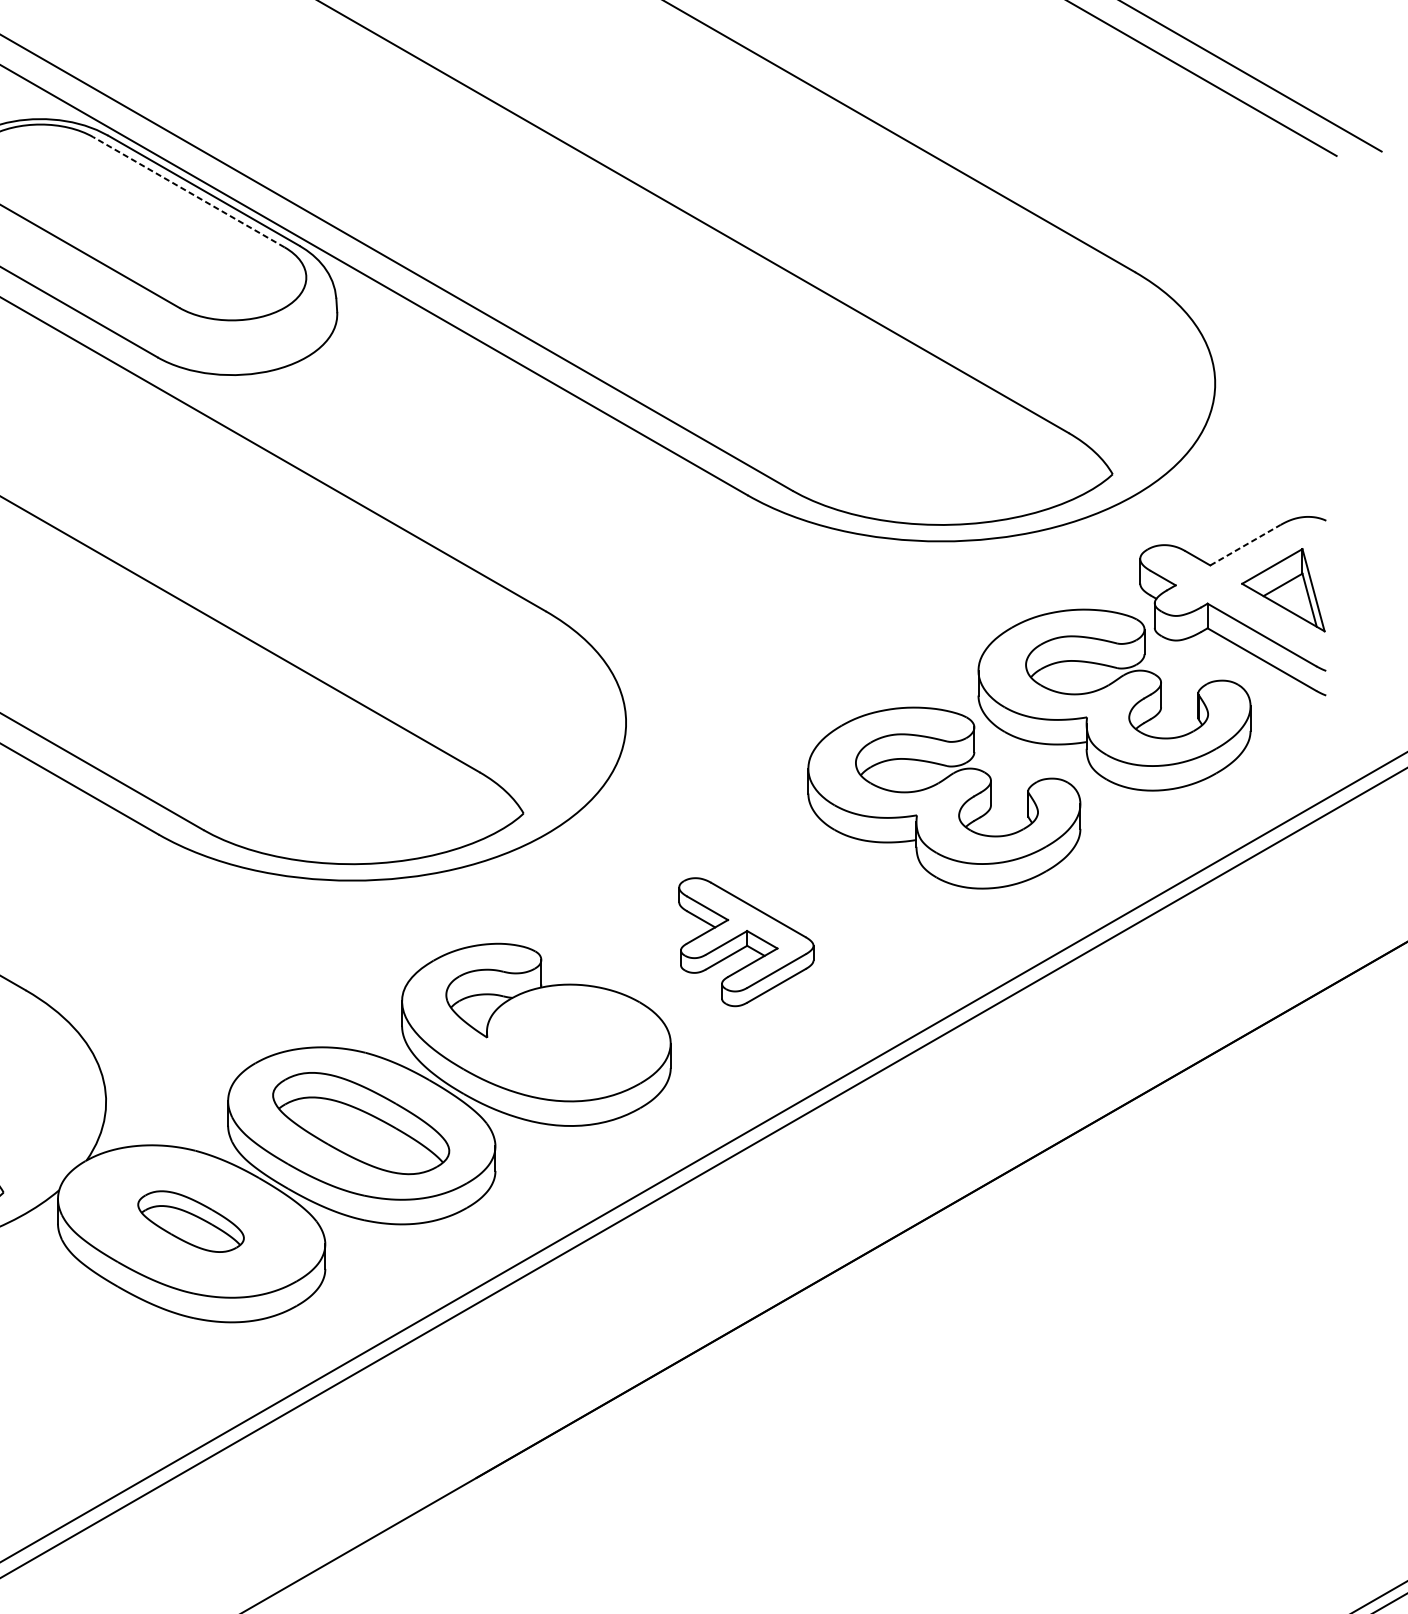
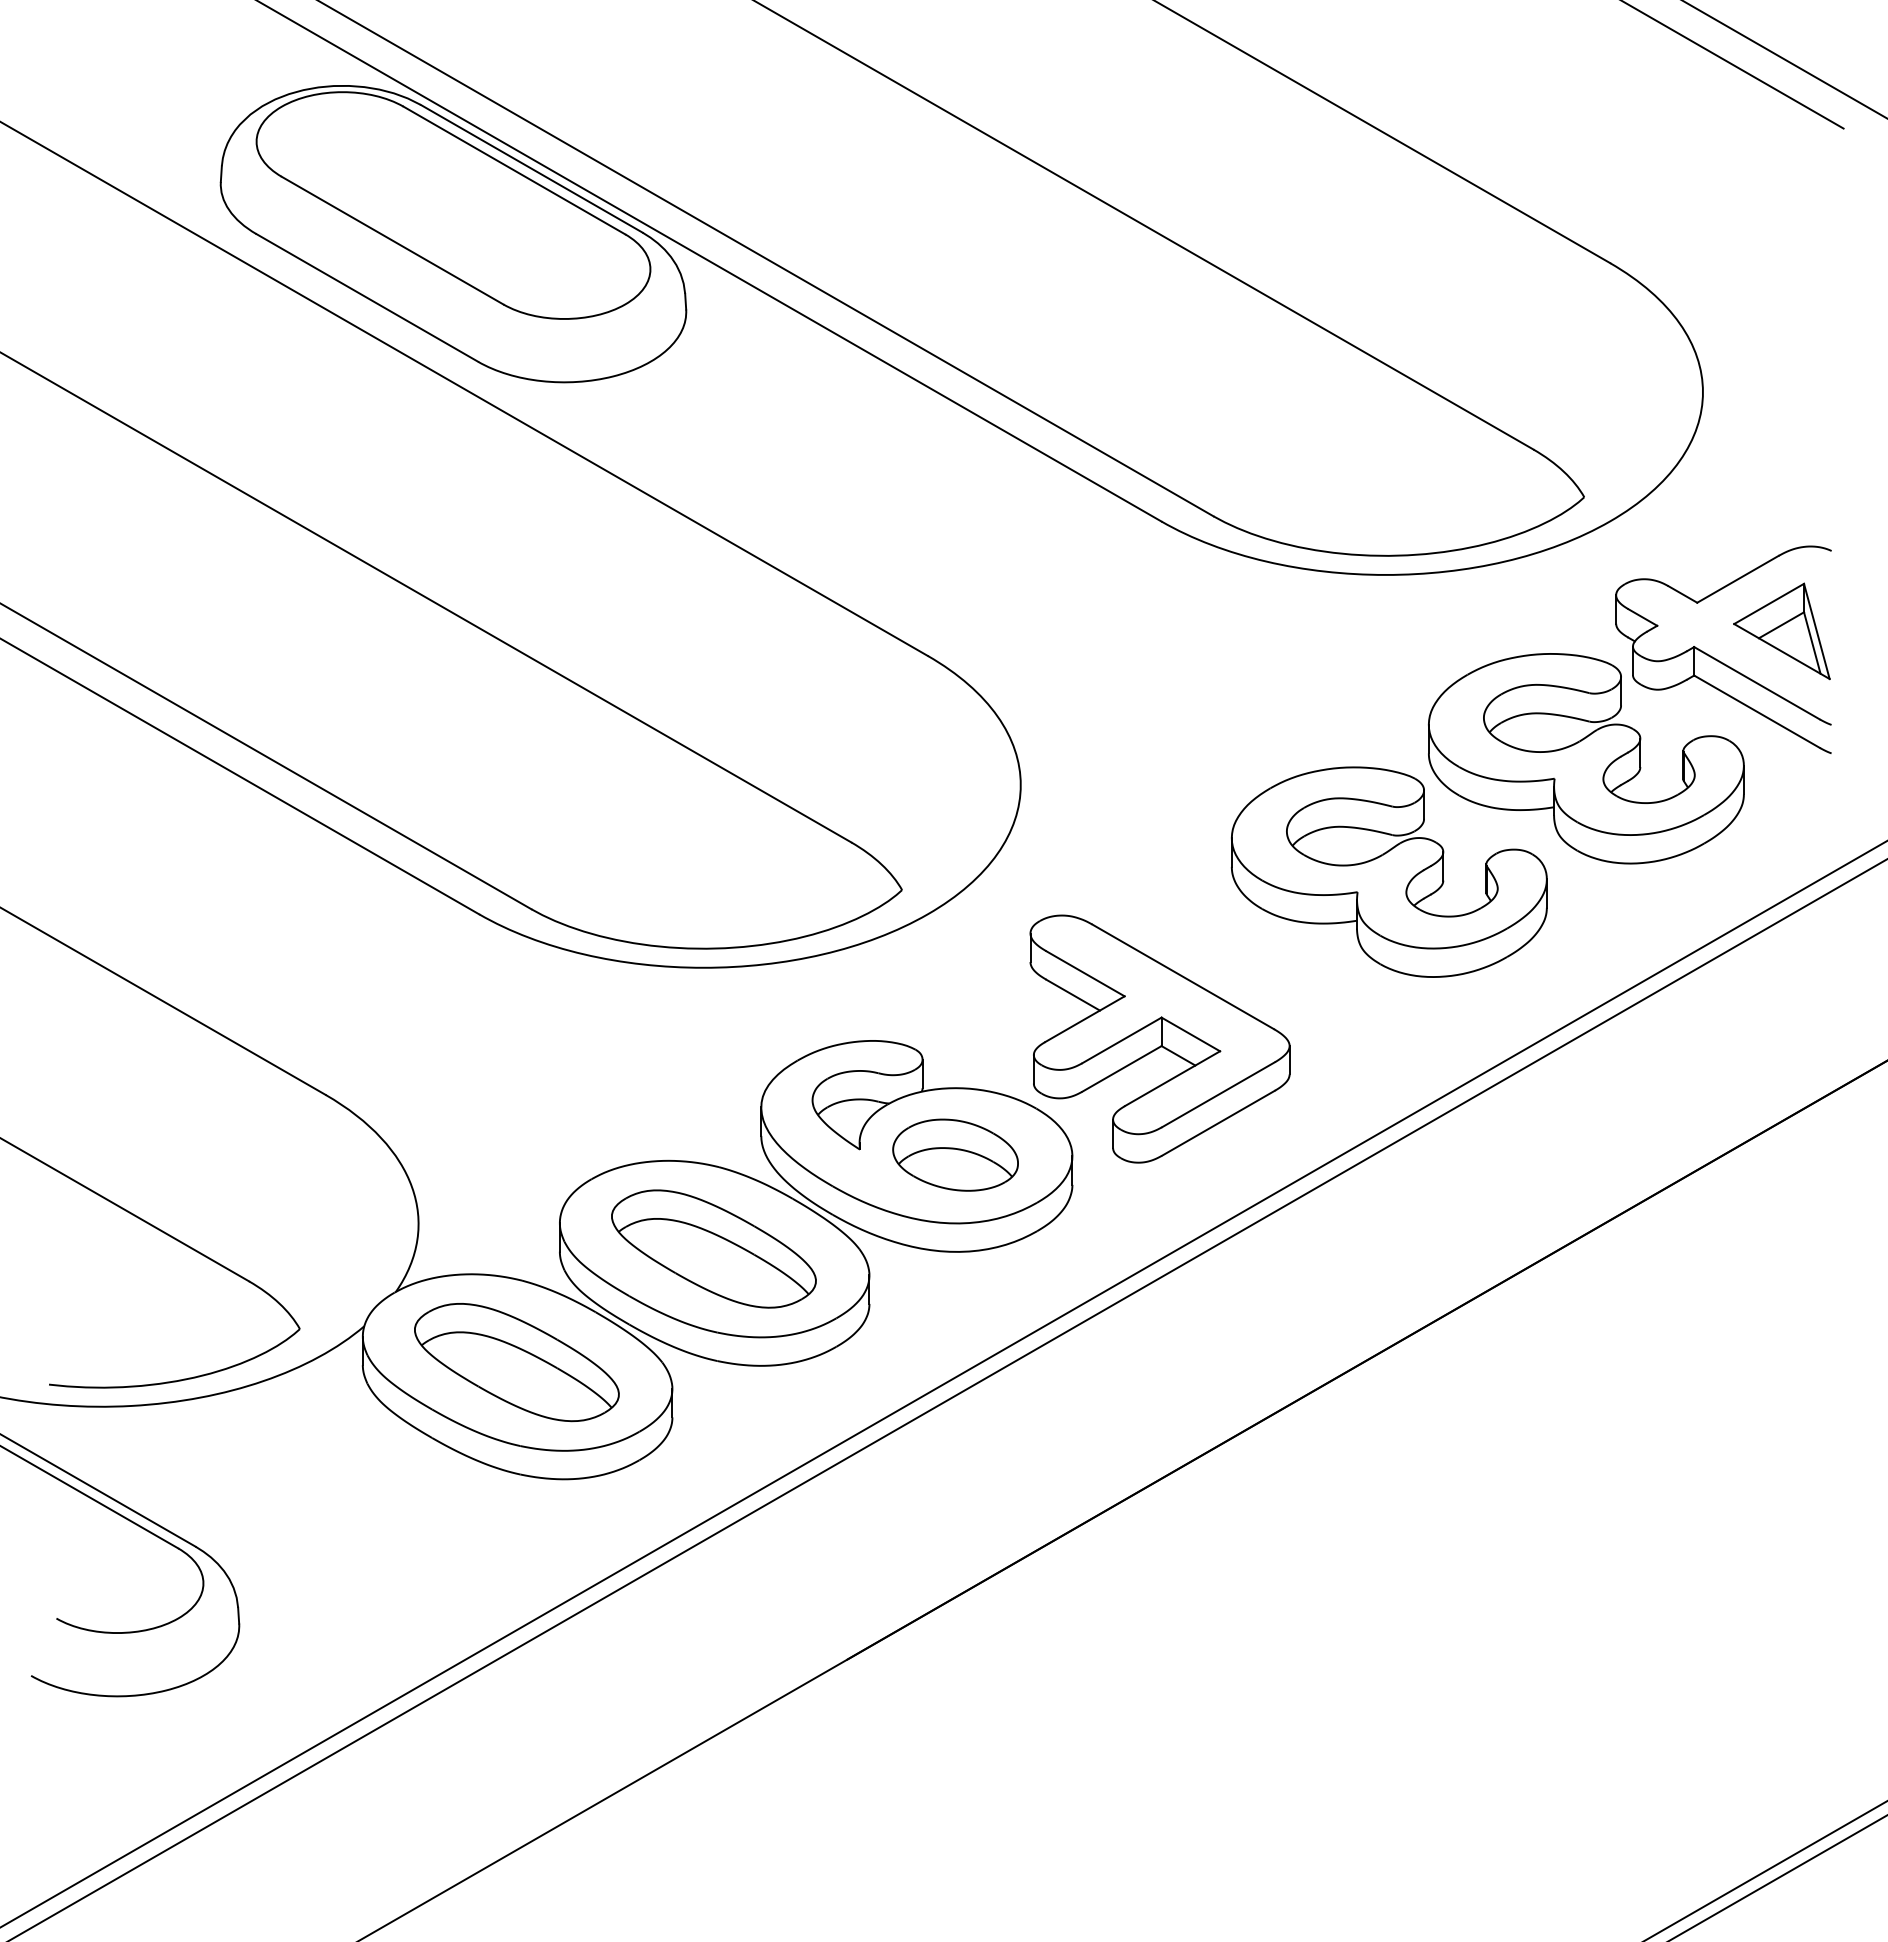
line: (188, 192) -> (514, 170), dashed -> solid
line: (1245, 545) -> (1738, 579), dashed -> solid
part: (745, 941) -> (1159, 1038), size x1.67
part: (569, 1041) -> (955, 1154), added
part: (190, 1221) -> (516, 1362), size x1.67

